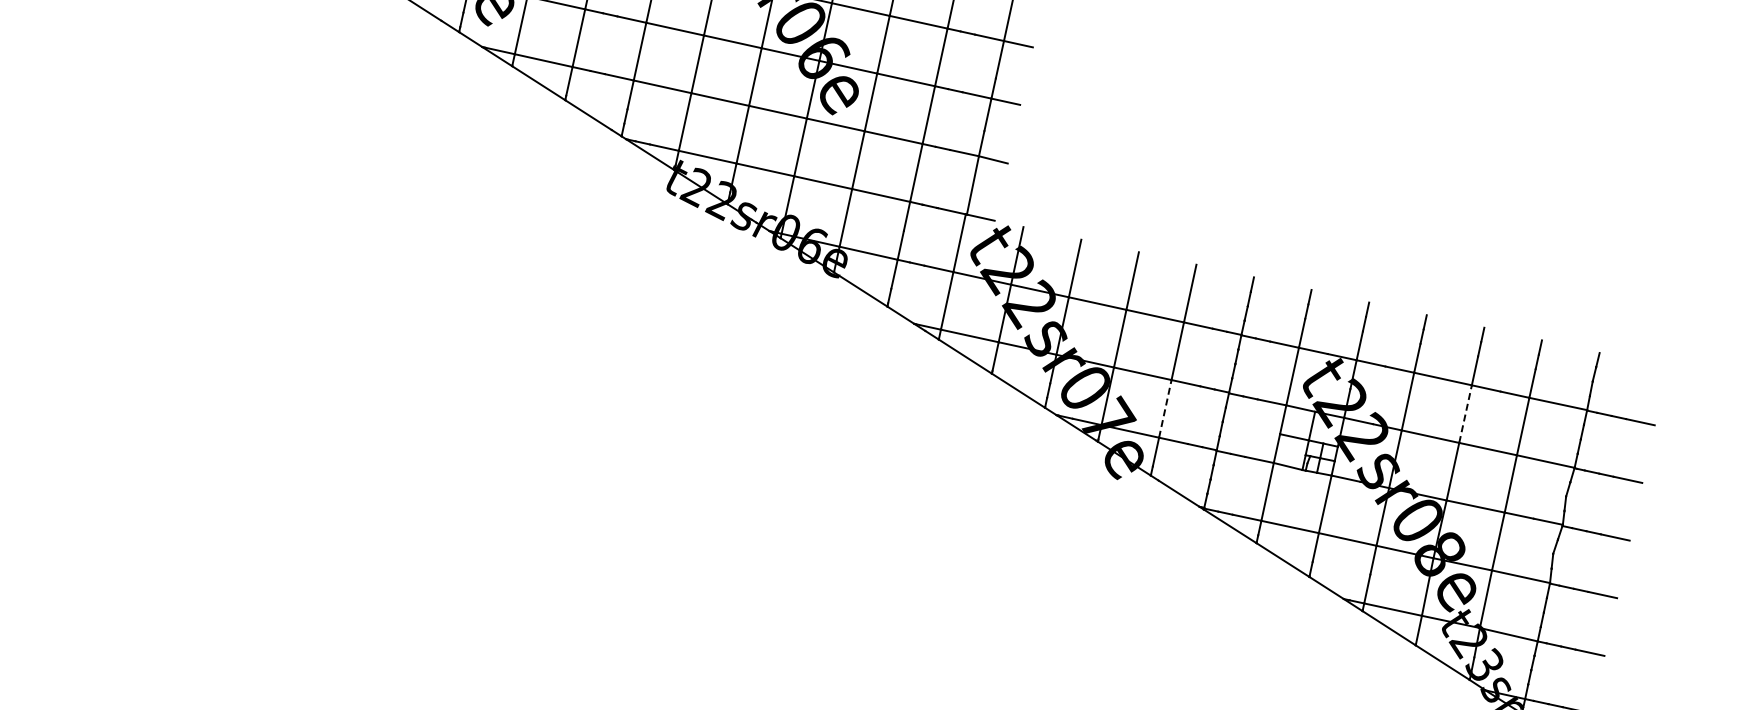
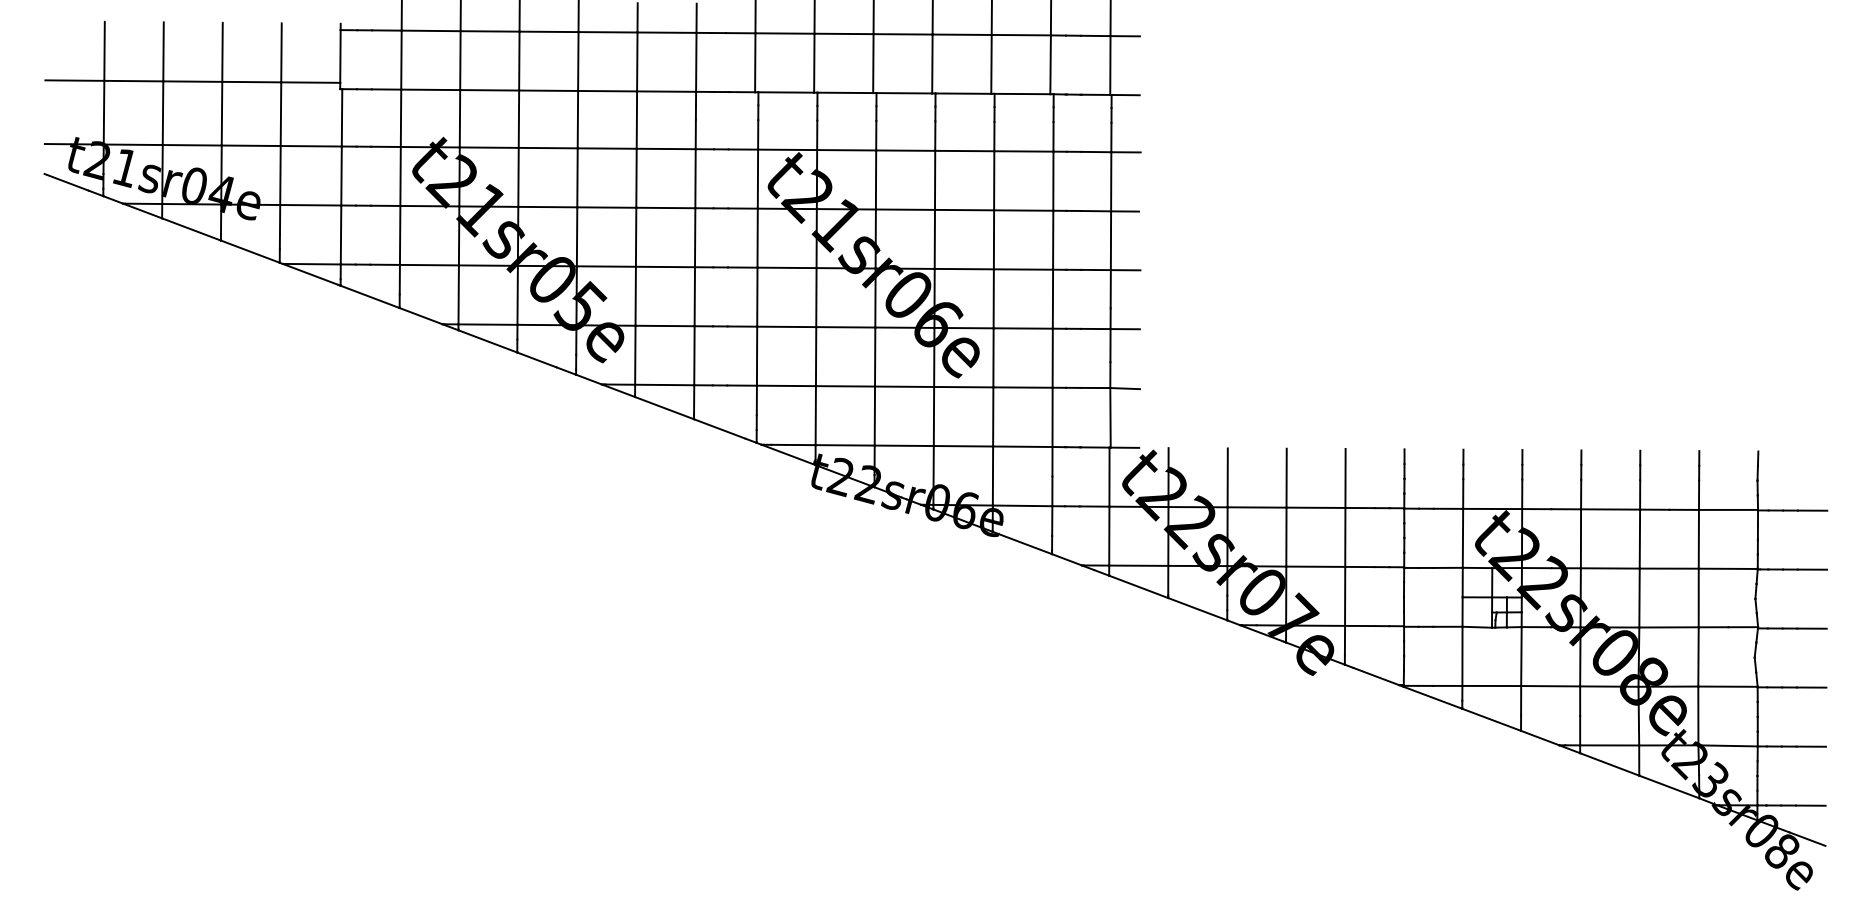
line: (1165, 408) -> (1345, 595), dashed -> solid
line: (1465, 413) -> (1639, 538), dashed -> solid

